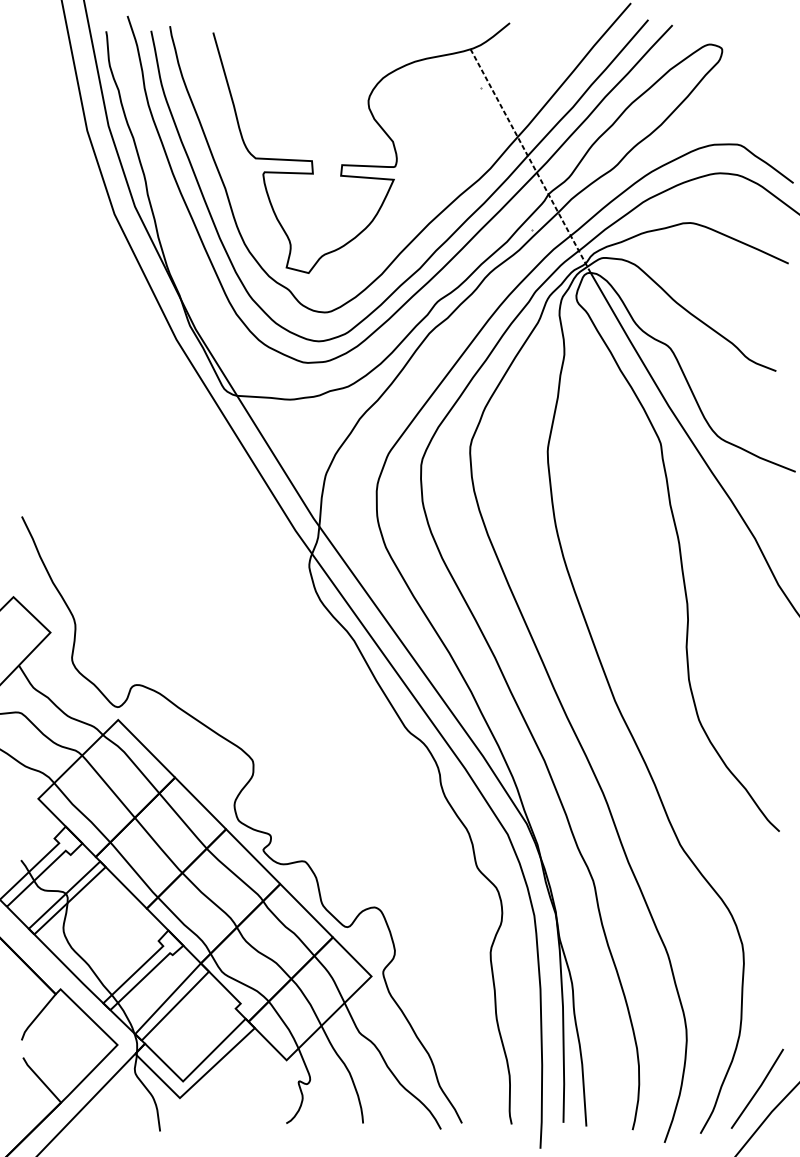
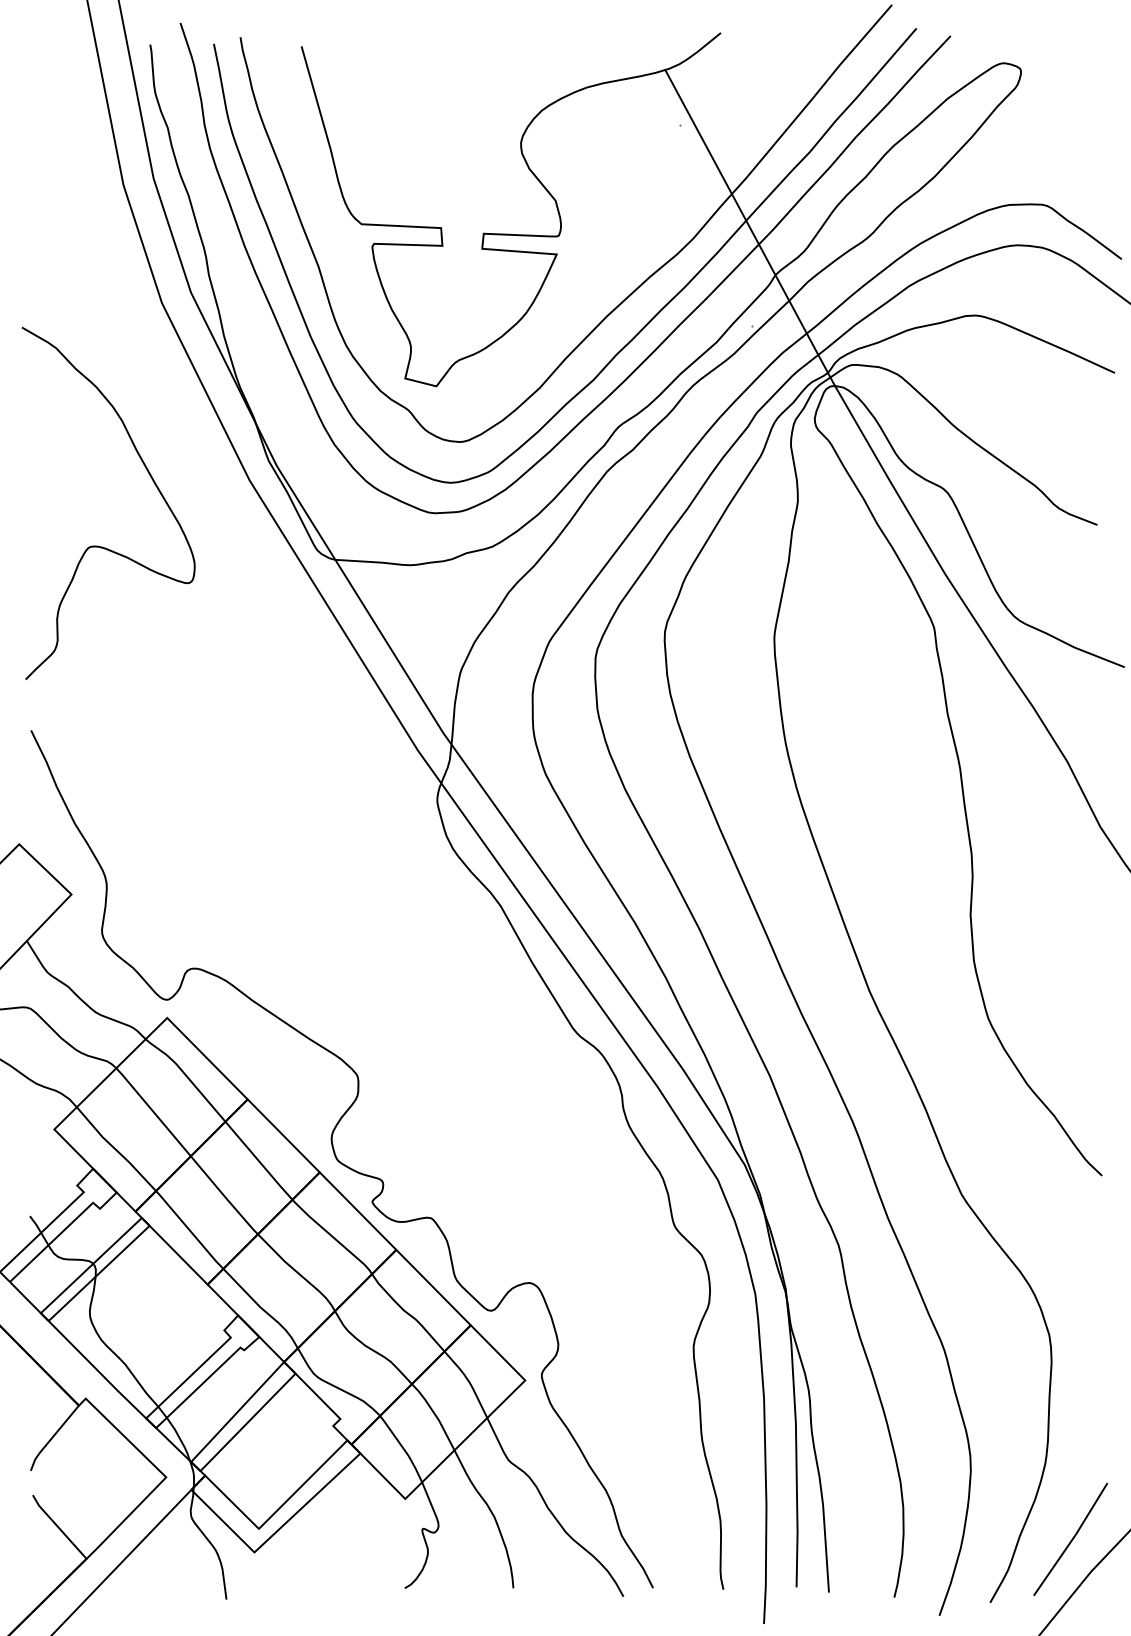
line: (530, 160) -> (749, 227), dashed -> solid
curve: (69, 385) -> (98, 545), added

